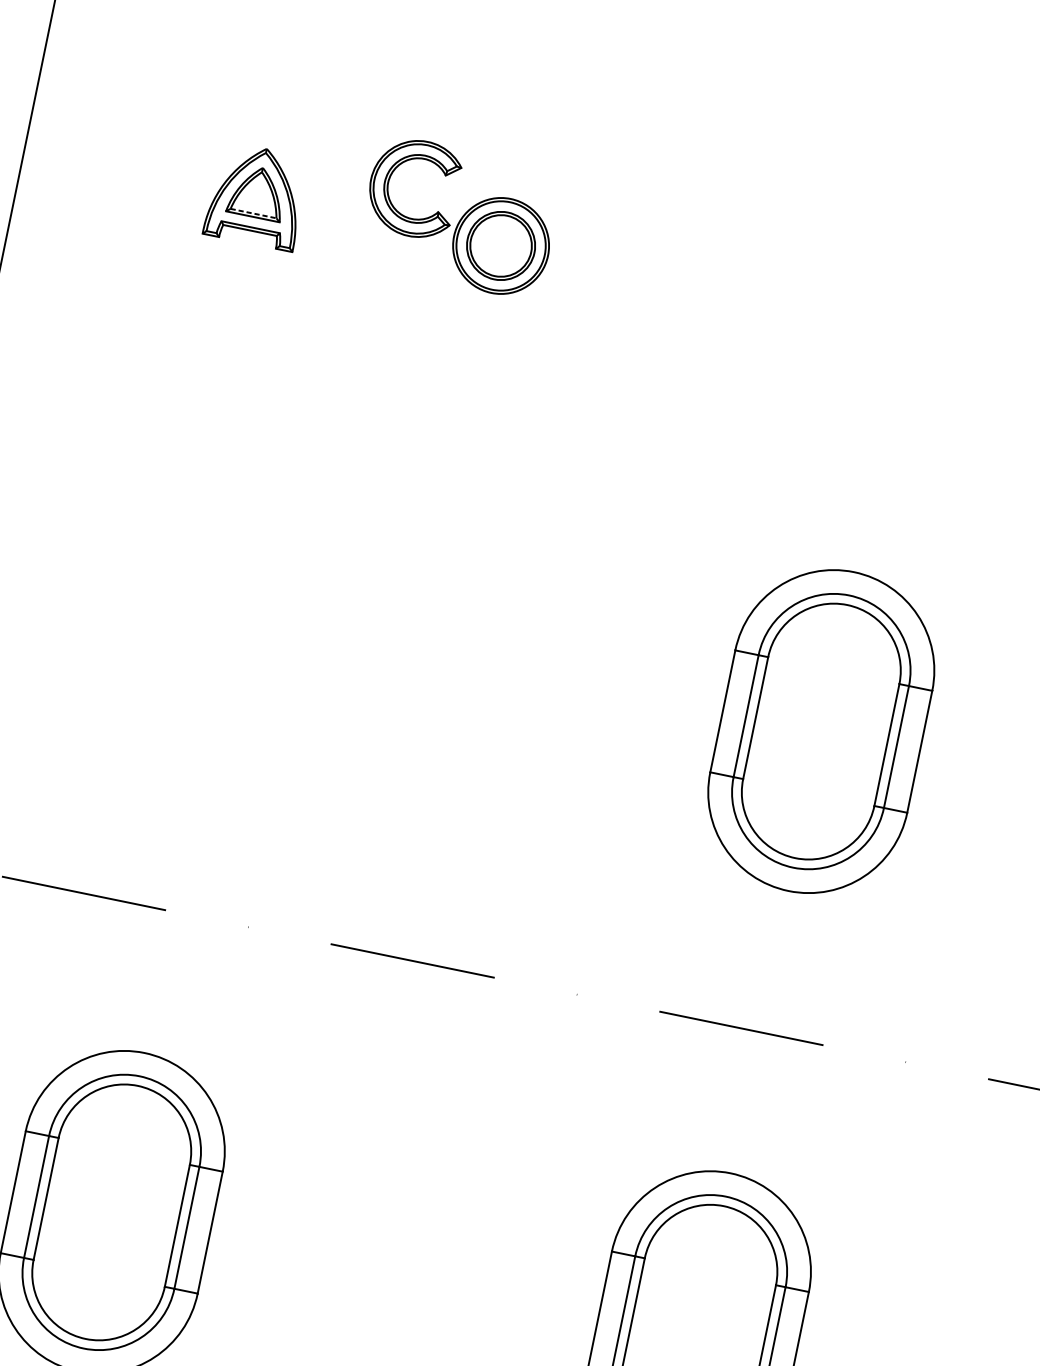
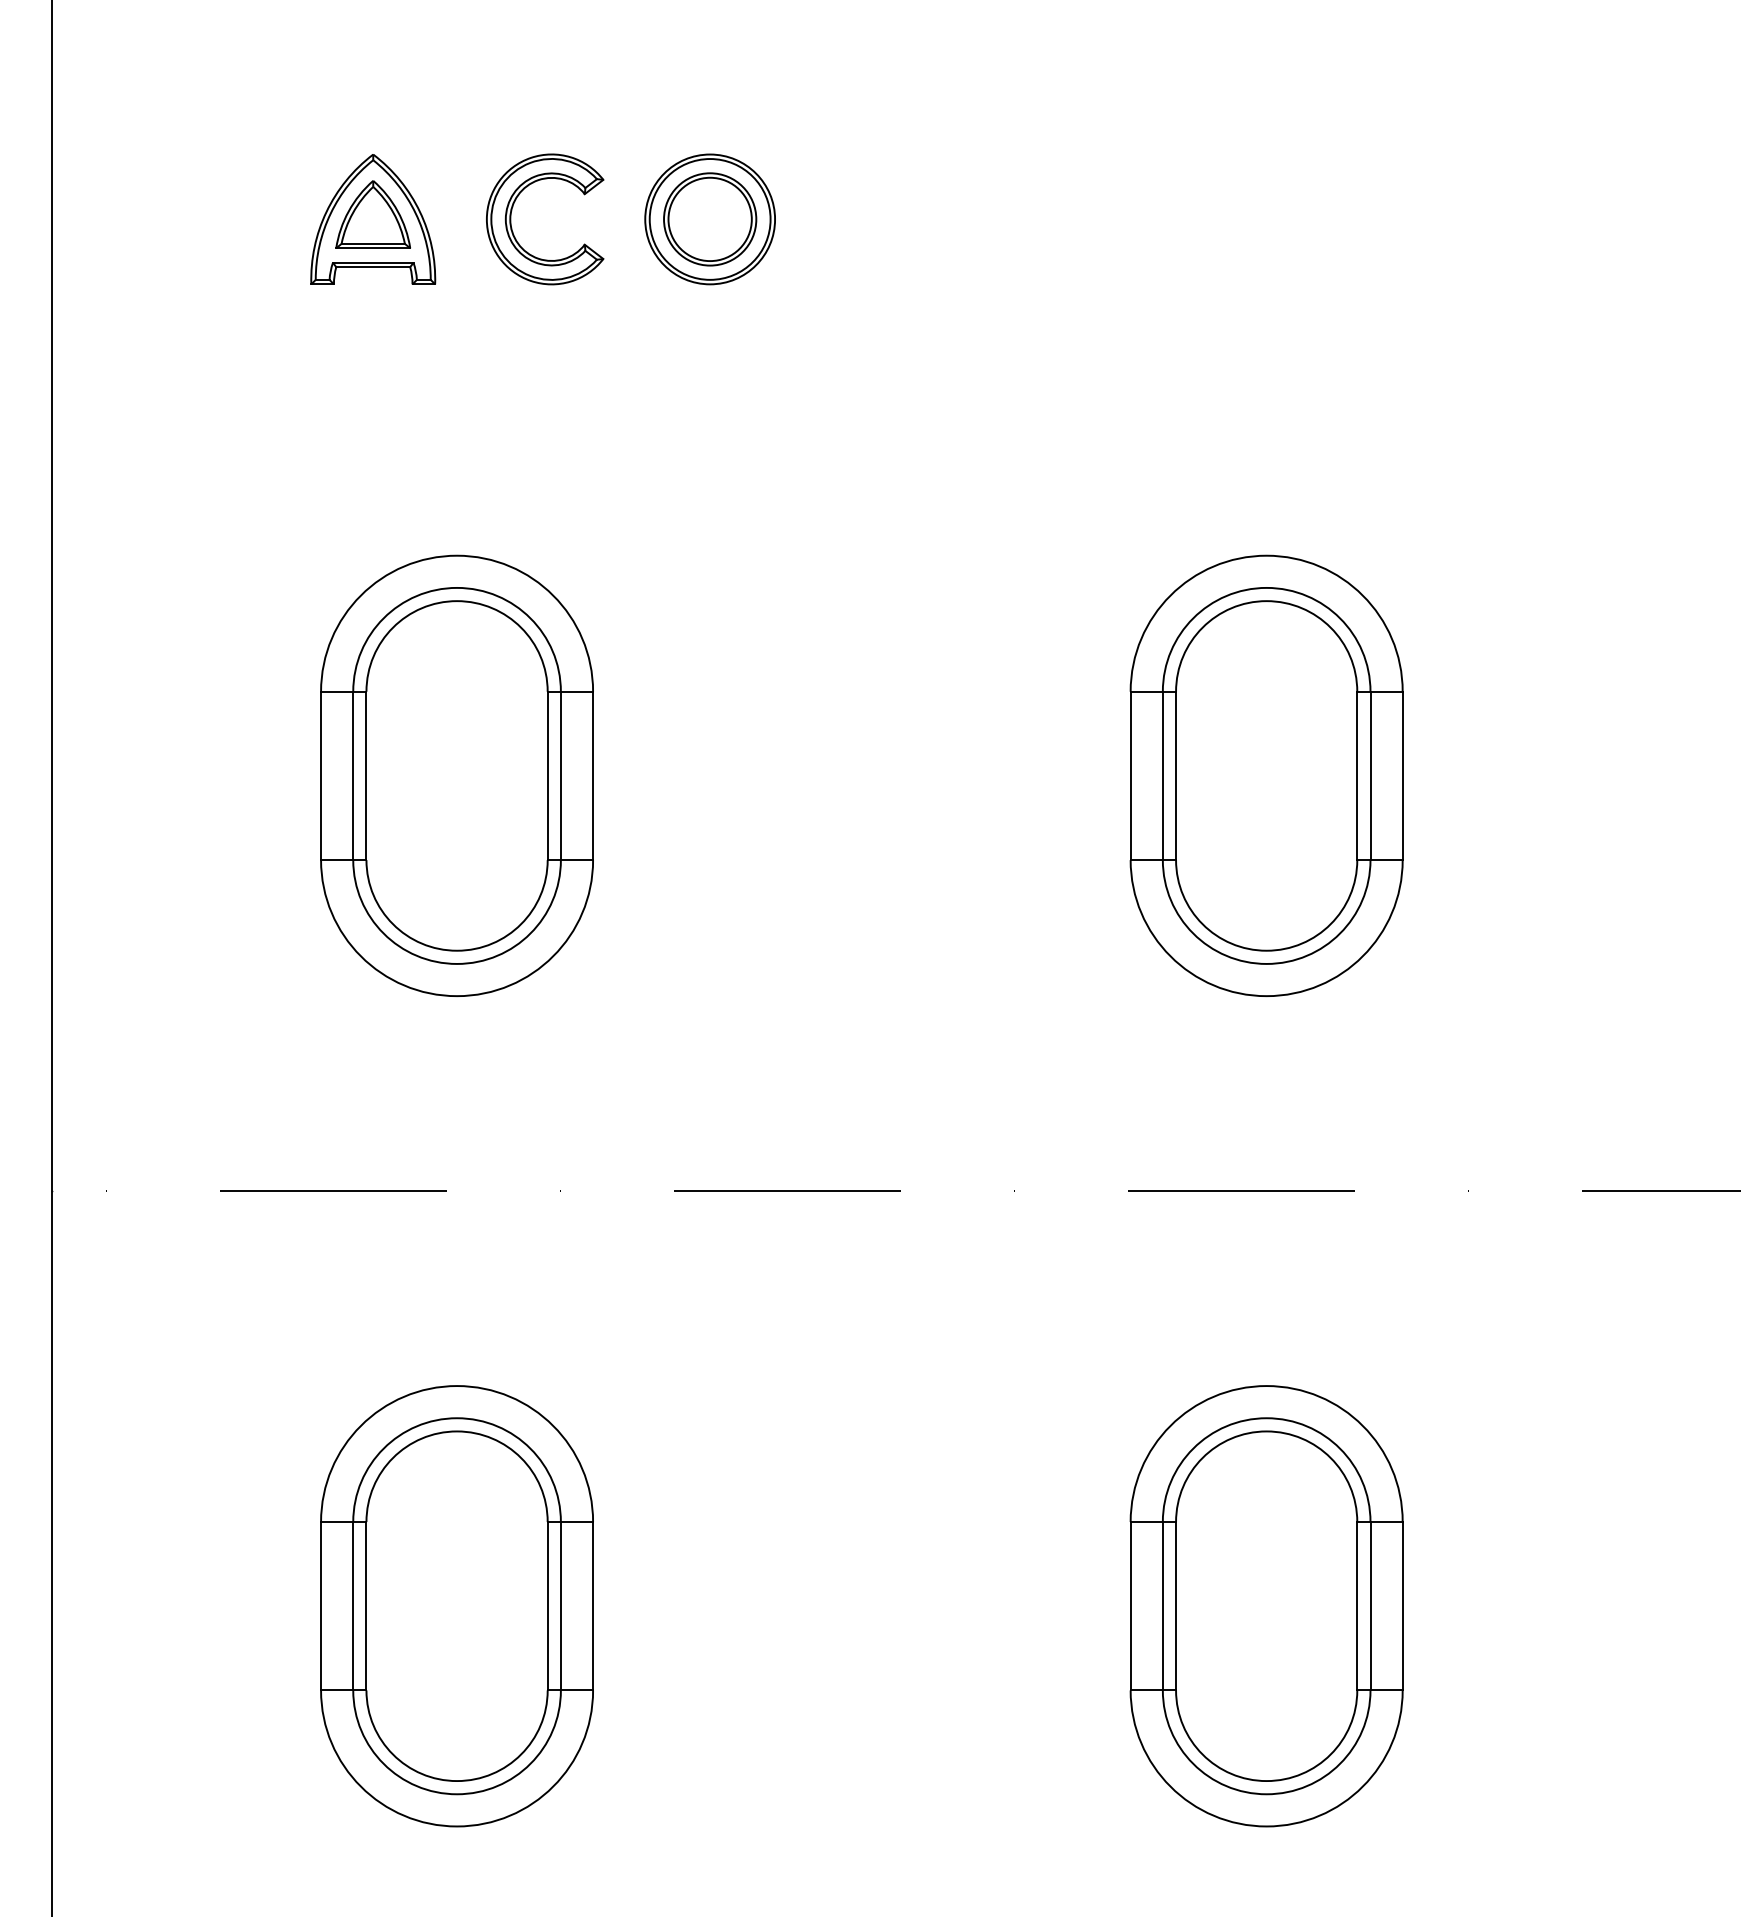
part: (388, 188) -> (512, 227), moved
line: (253, 213) -> (373, 243), dashed -> solid
part: (234, 610) -> (456, 775), added

